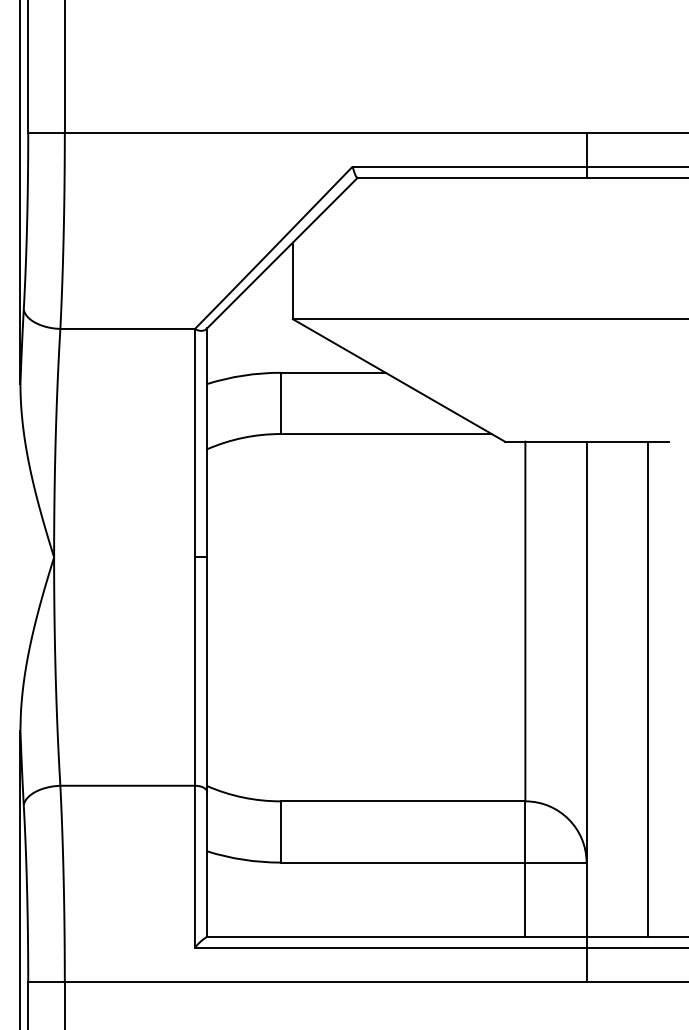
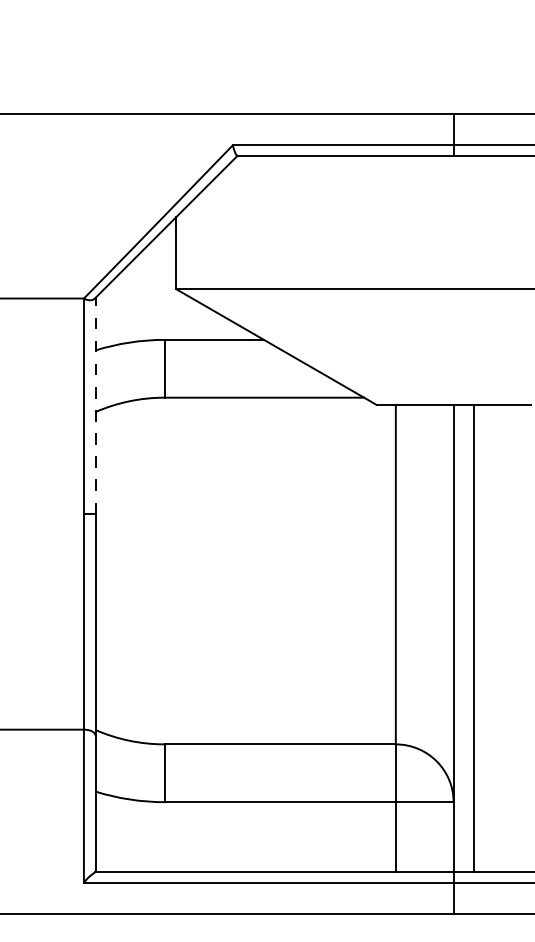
line: (207, 442) -> (95, 405), solid -> dashed
line: (647, 688) -> (473, 637), moved

